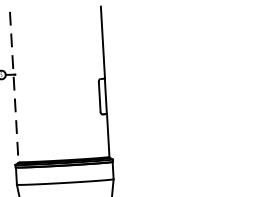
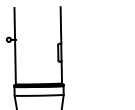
line: (14, 87) -> (15, 46), dashed -> solid

